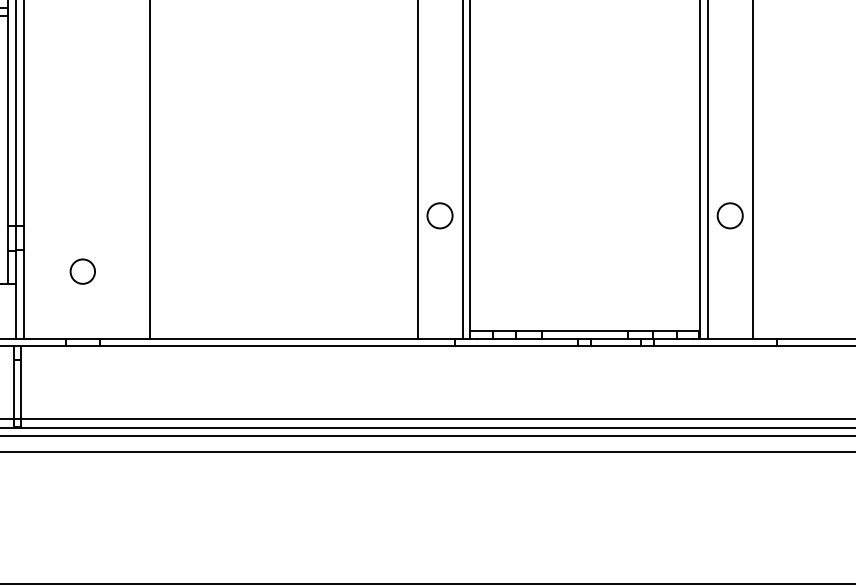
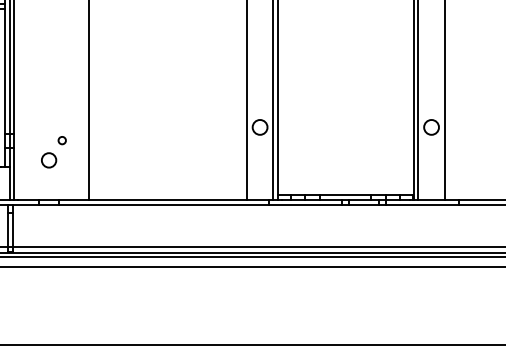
circle: (103, 237) -> (61, 140), added

